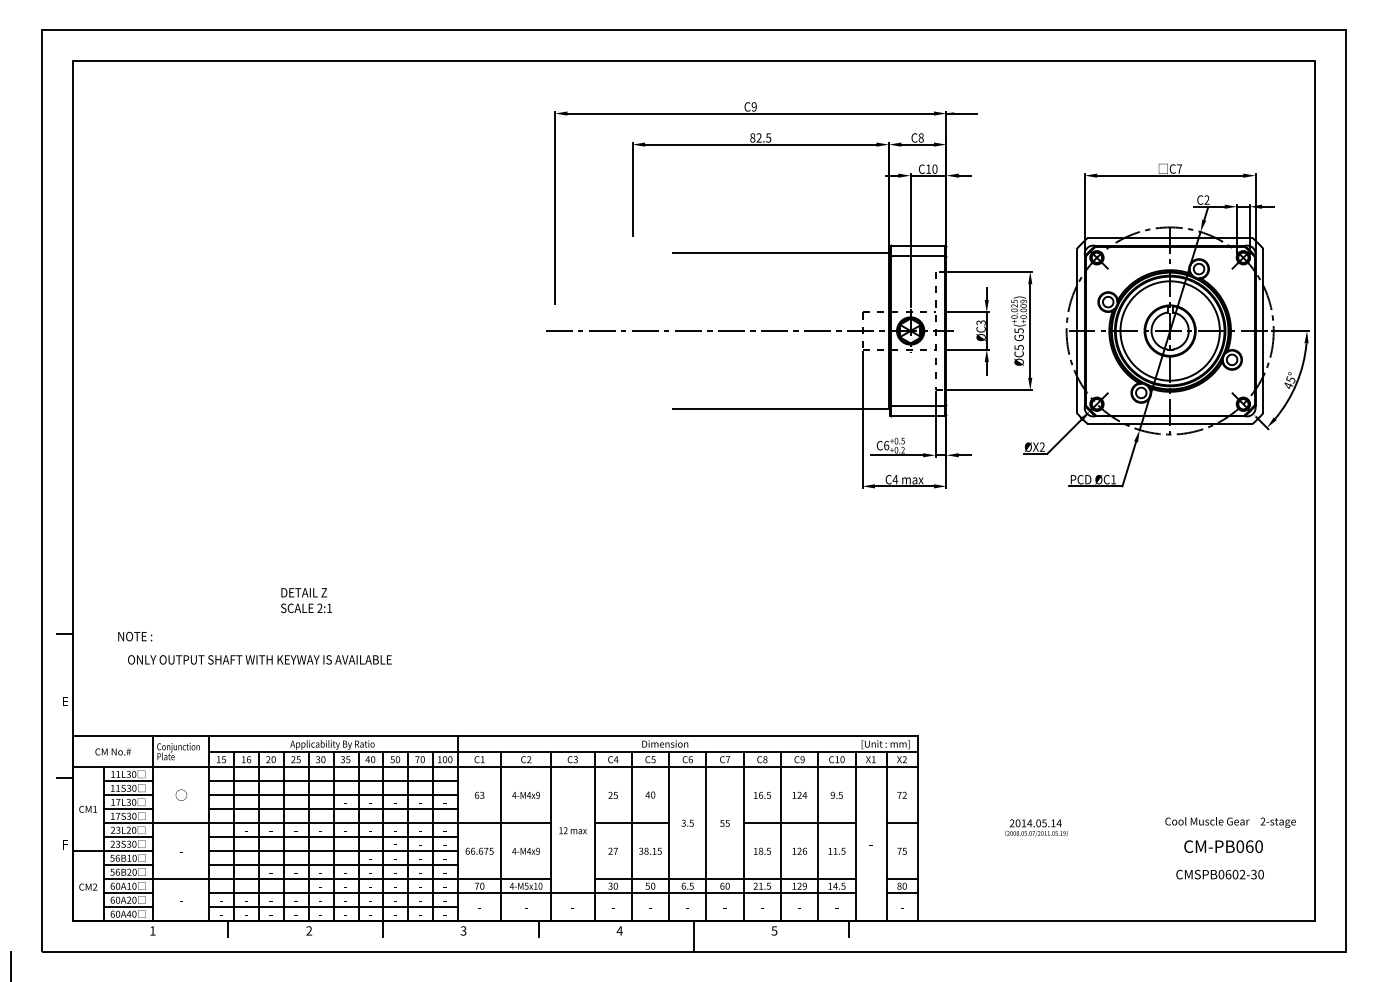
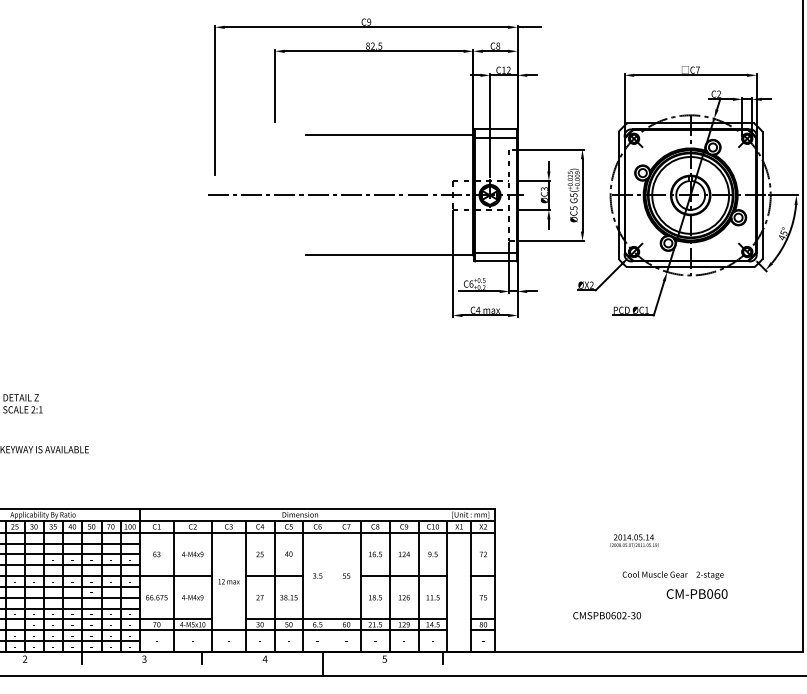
text: (934, 168) -> (508, 69), C10 -> C12
text: (1230, 822) -> (673, 575), moved
text: (1036, 827) -> (634, 540), moved
line: (706, 836) -> (332, 586), removed
text: (1223, 846) -> (697, 593), moved
text: (1219, 874) -> (606, 615), moved

